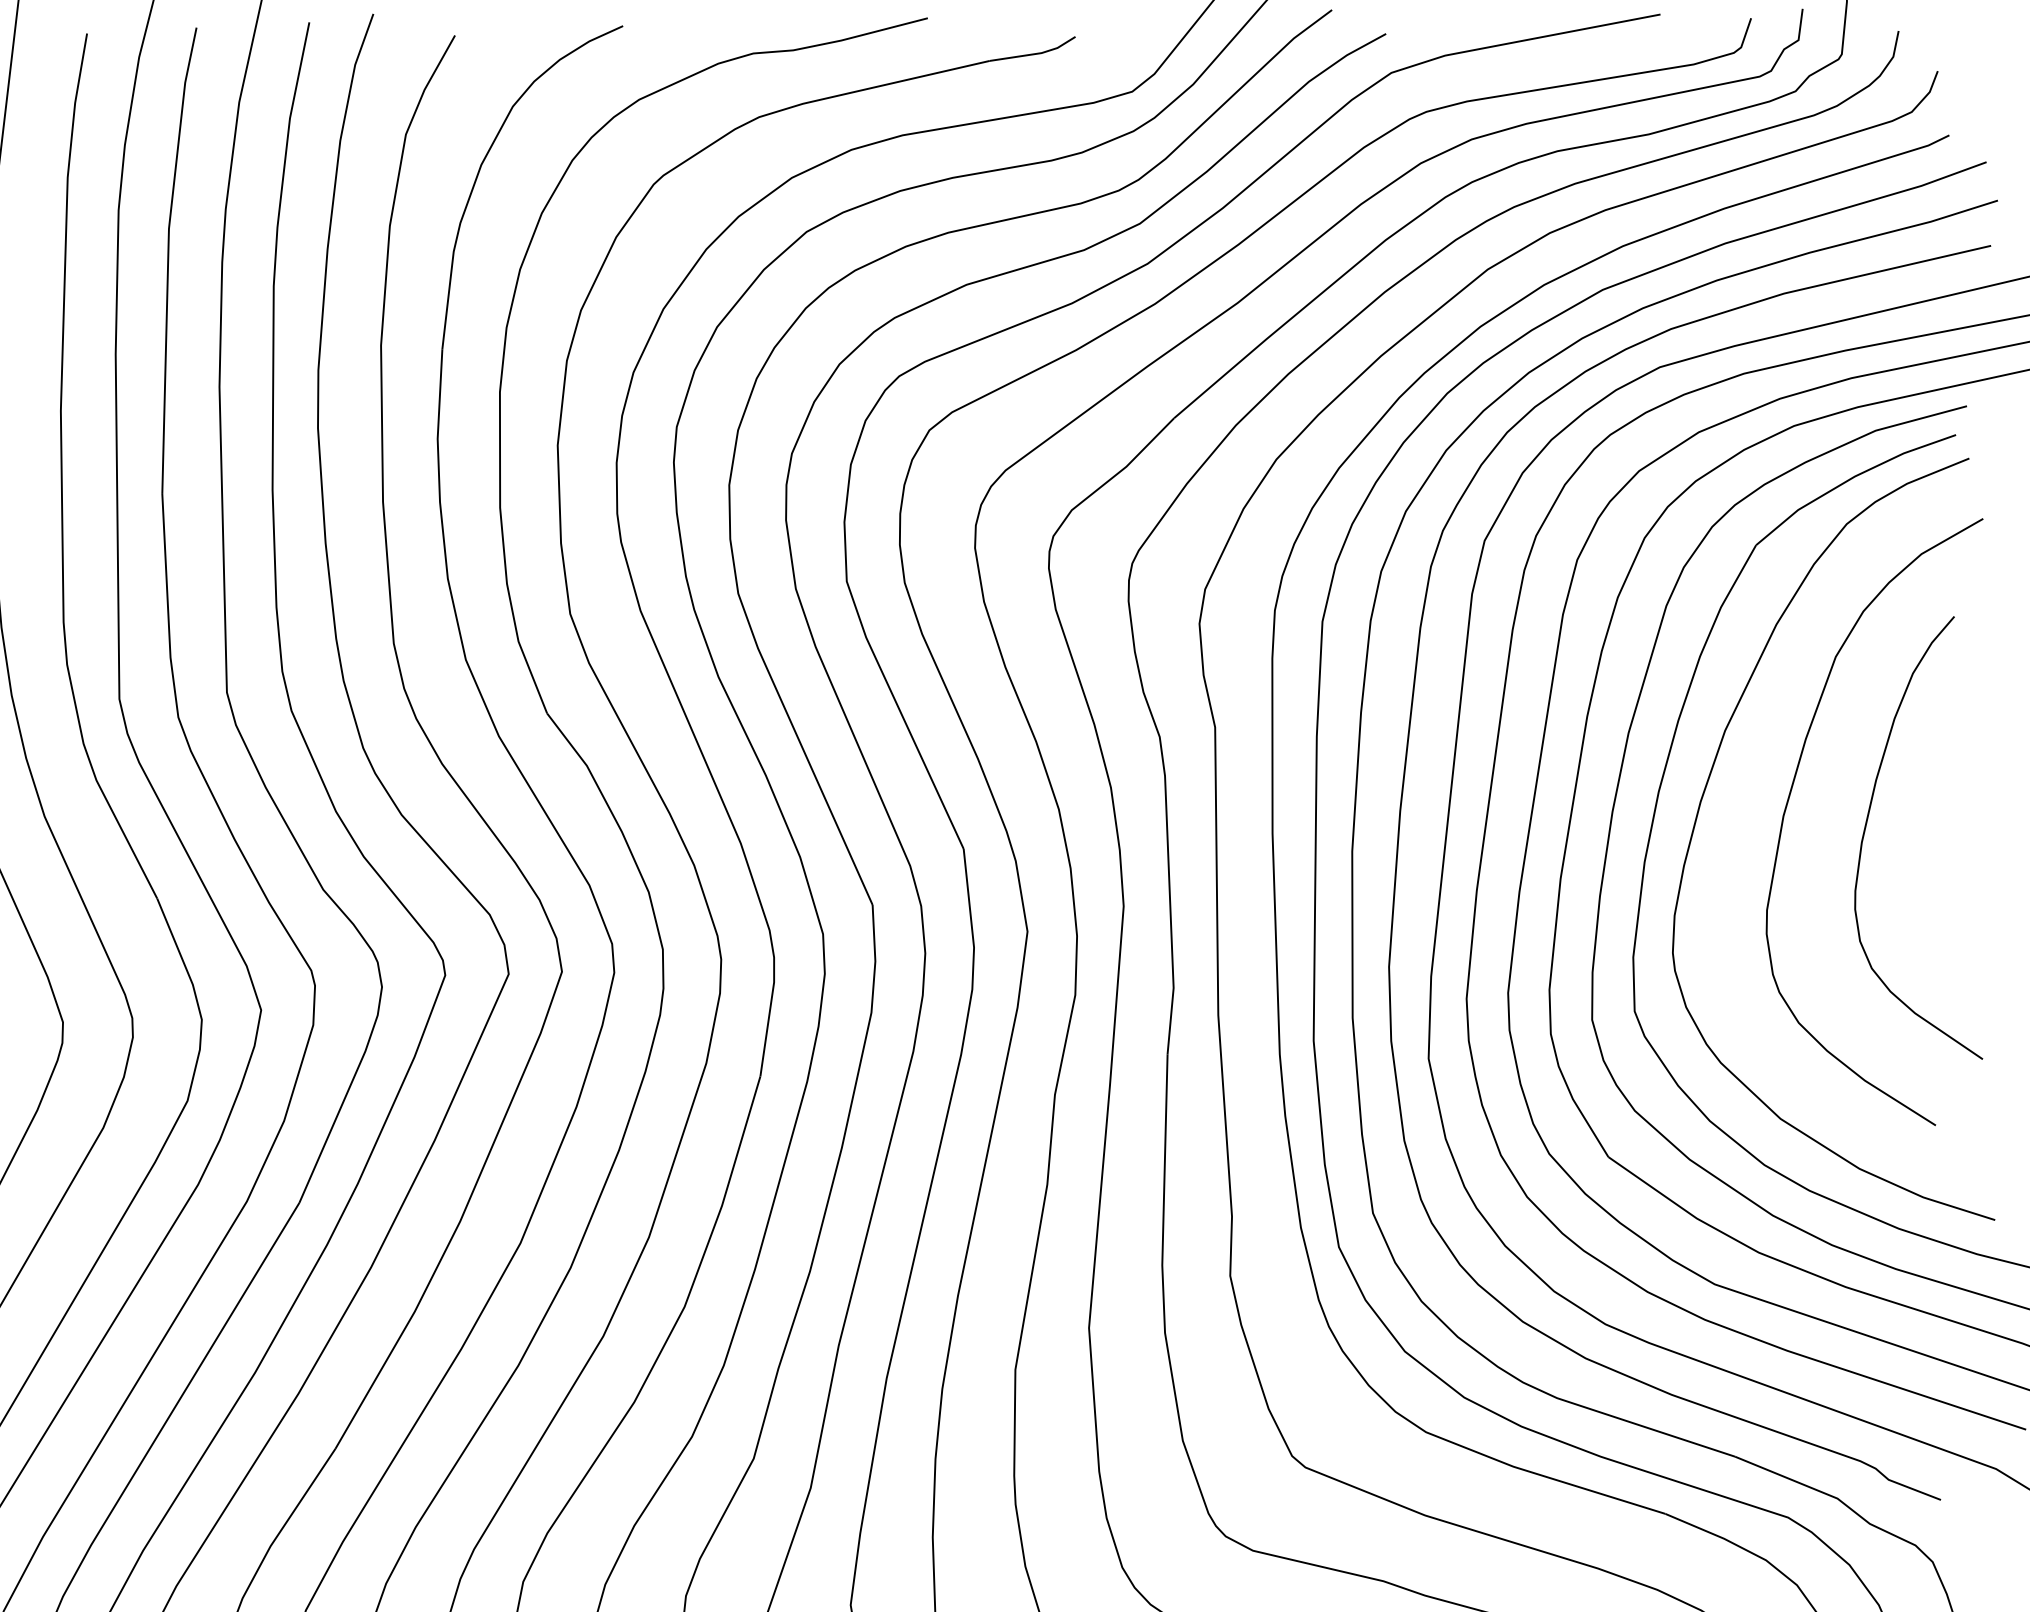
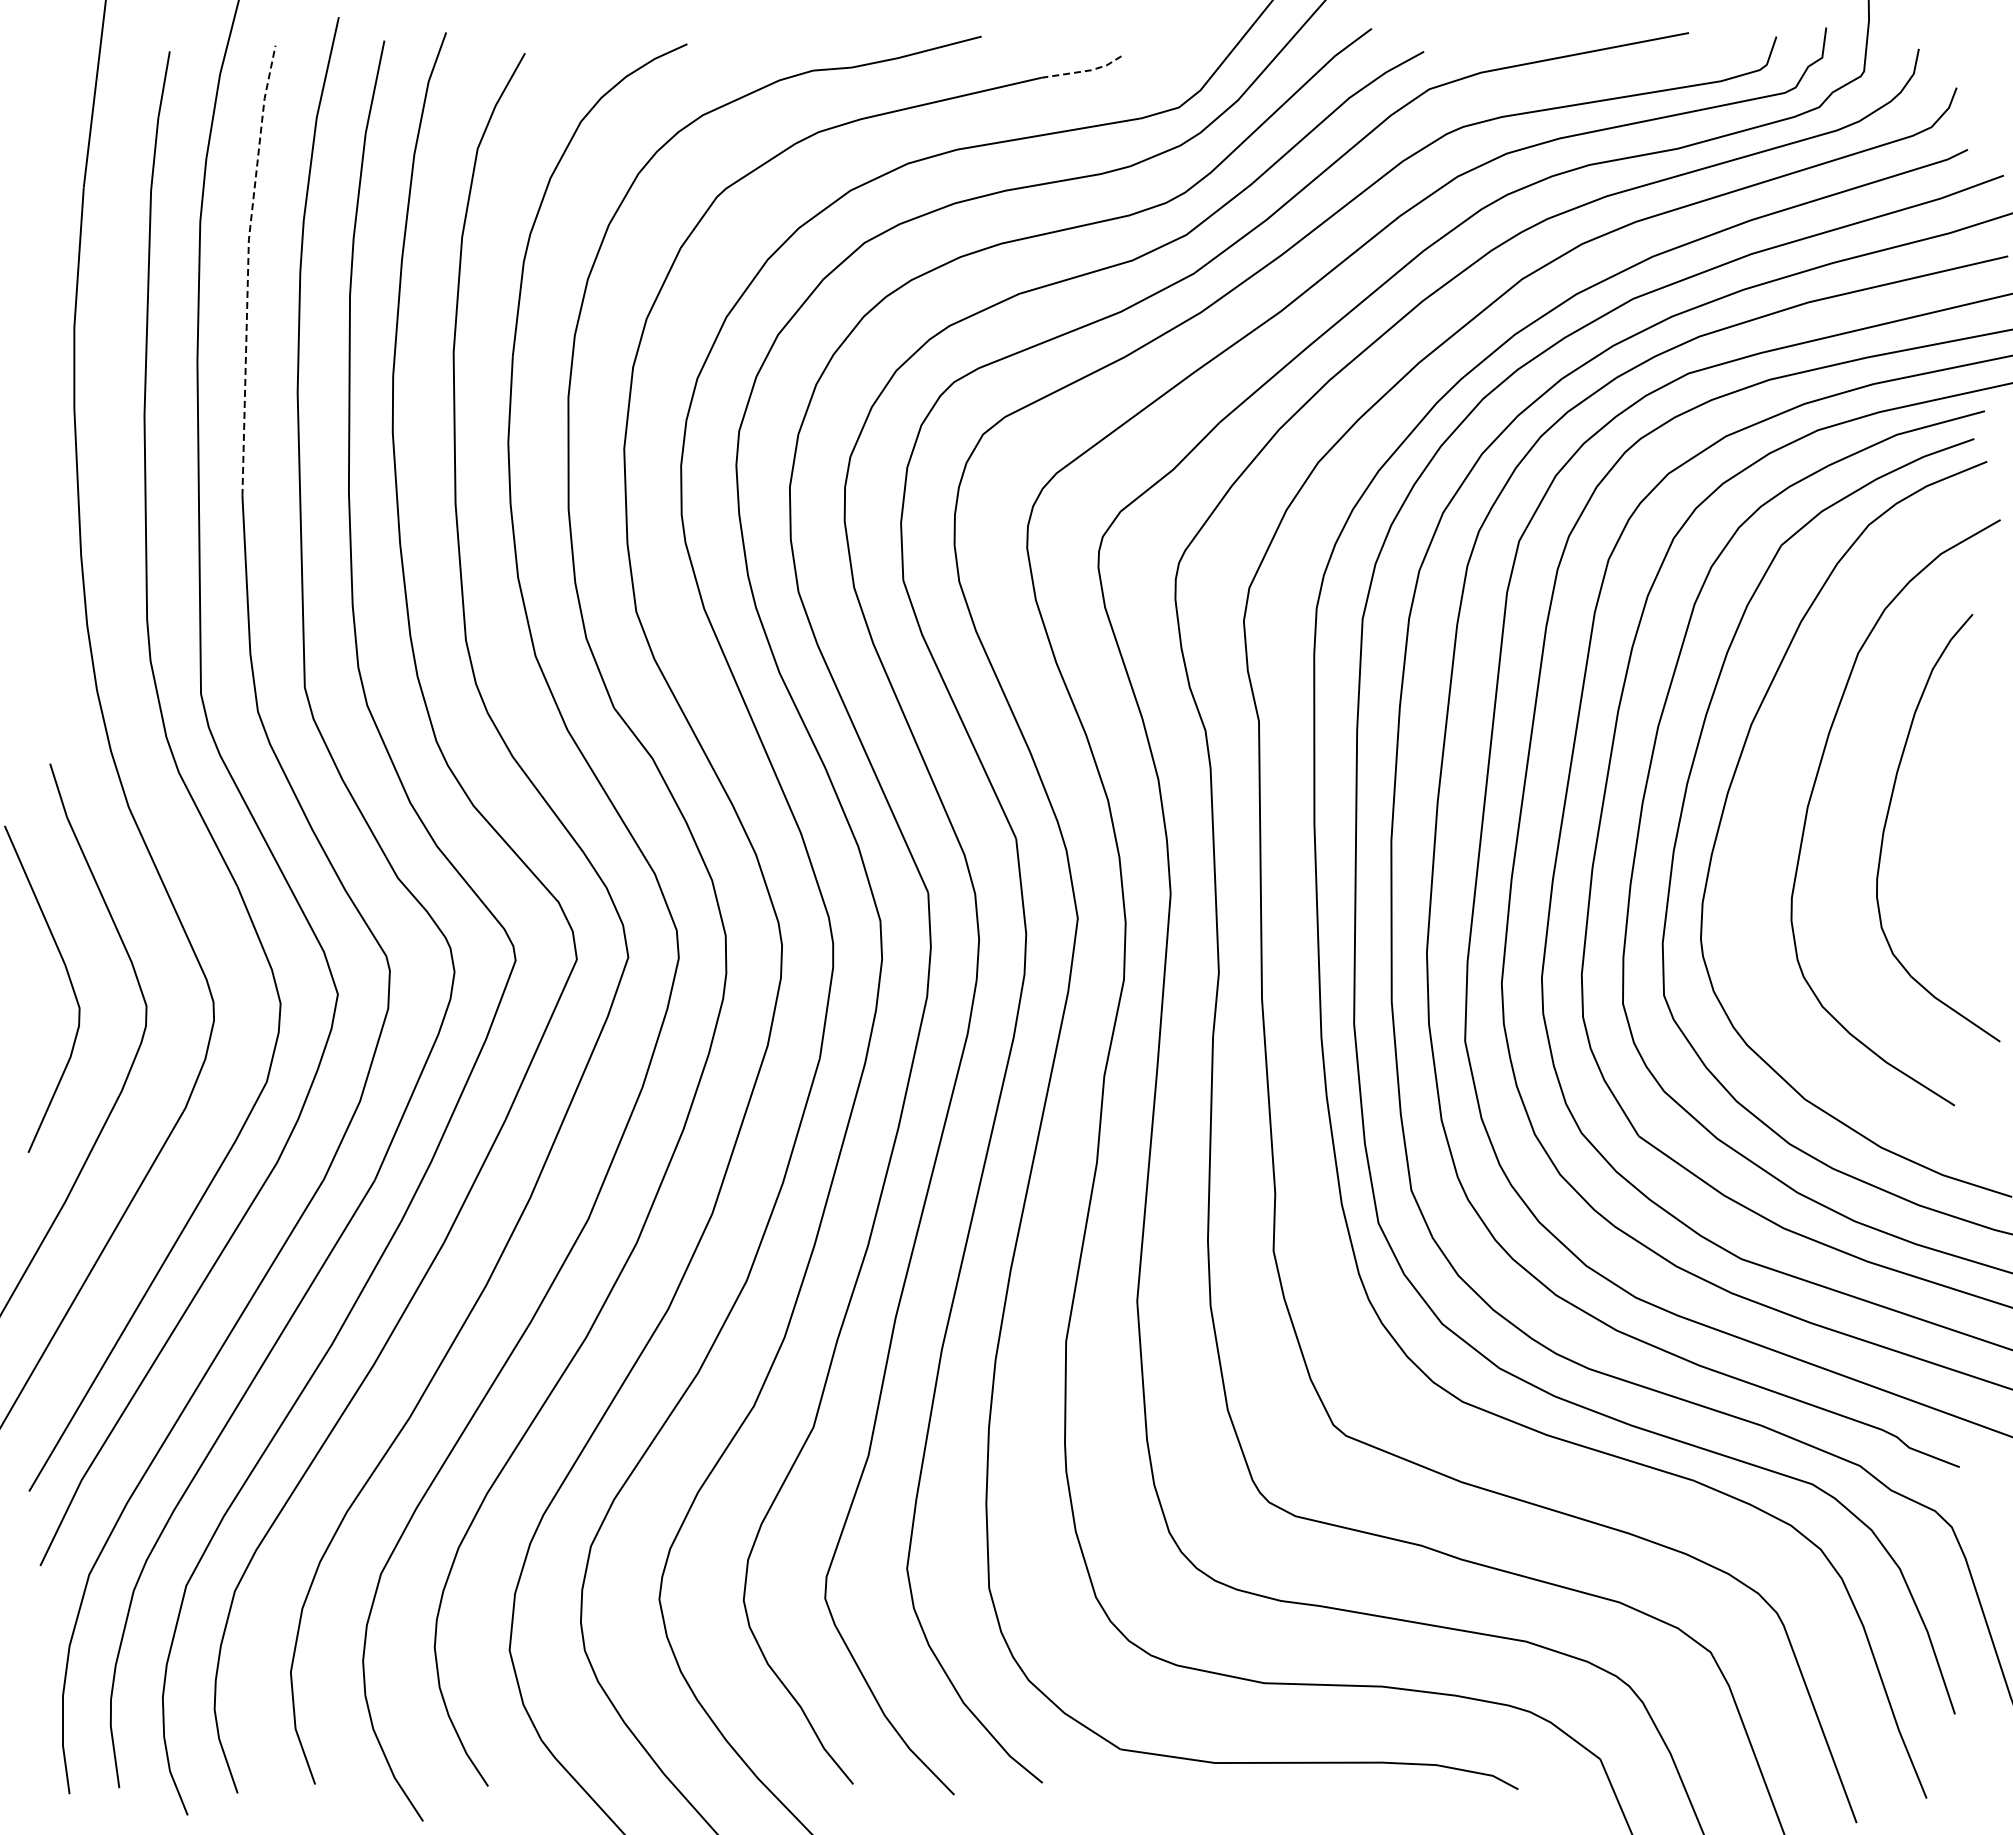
line: (1036, 53) -> (1086, 70), solid -> dashed
line: (168, 258) -> (248, 268), solid -> dashed

